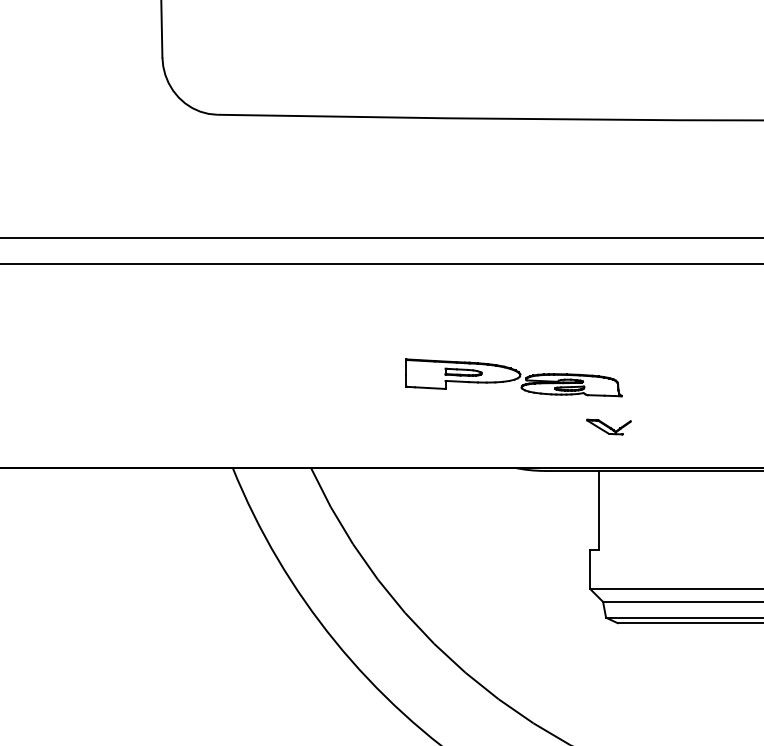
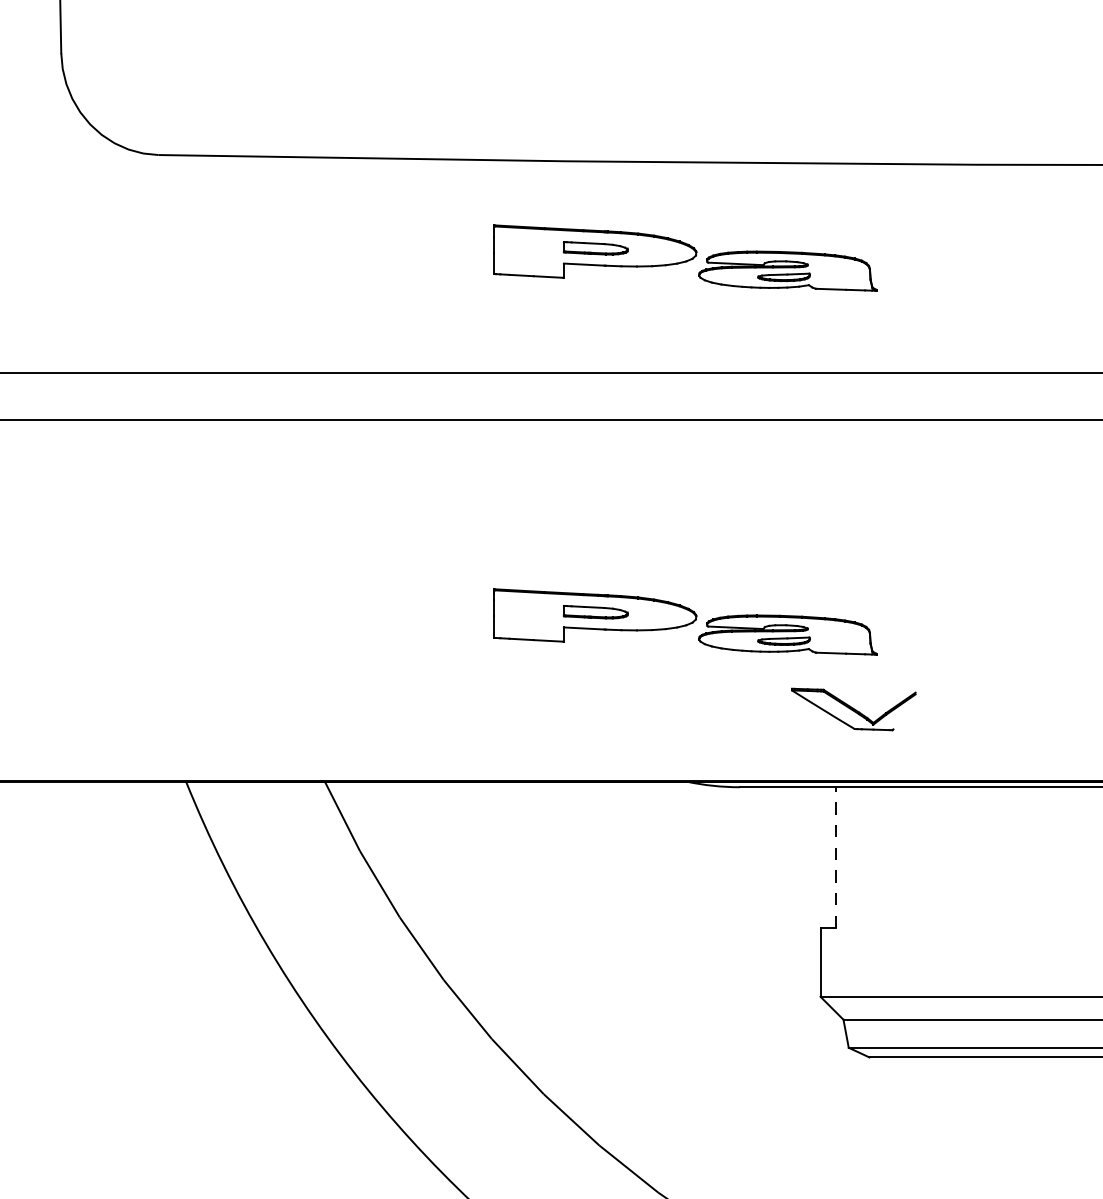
part: (513, 172) -> (684, 257), added
part: (608, 426) -> (853, 708), size x1.6
line: (598, 510) -> (835, 857), solid -> dashed

